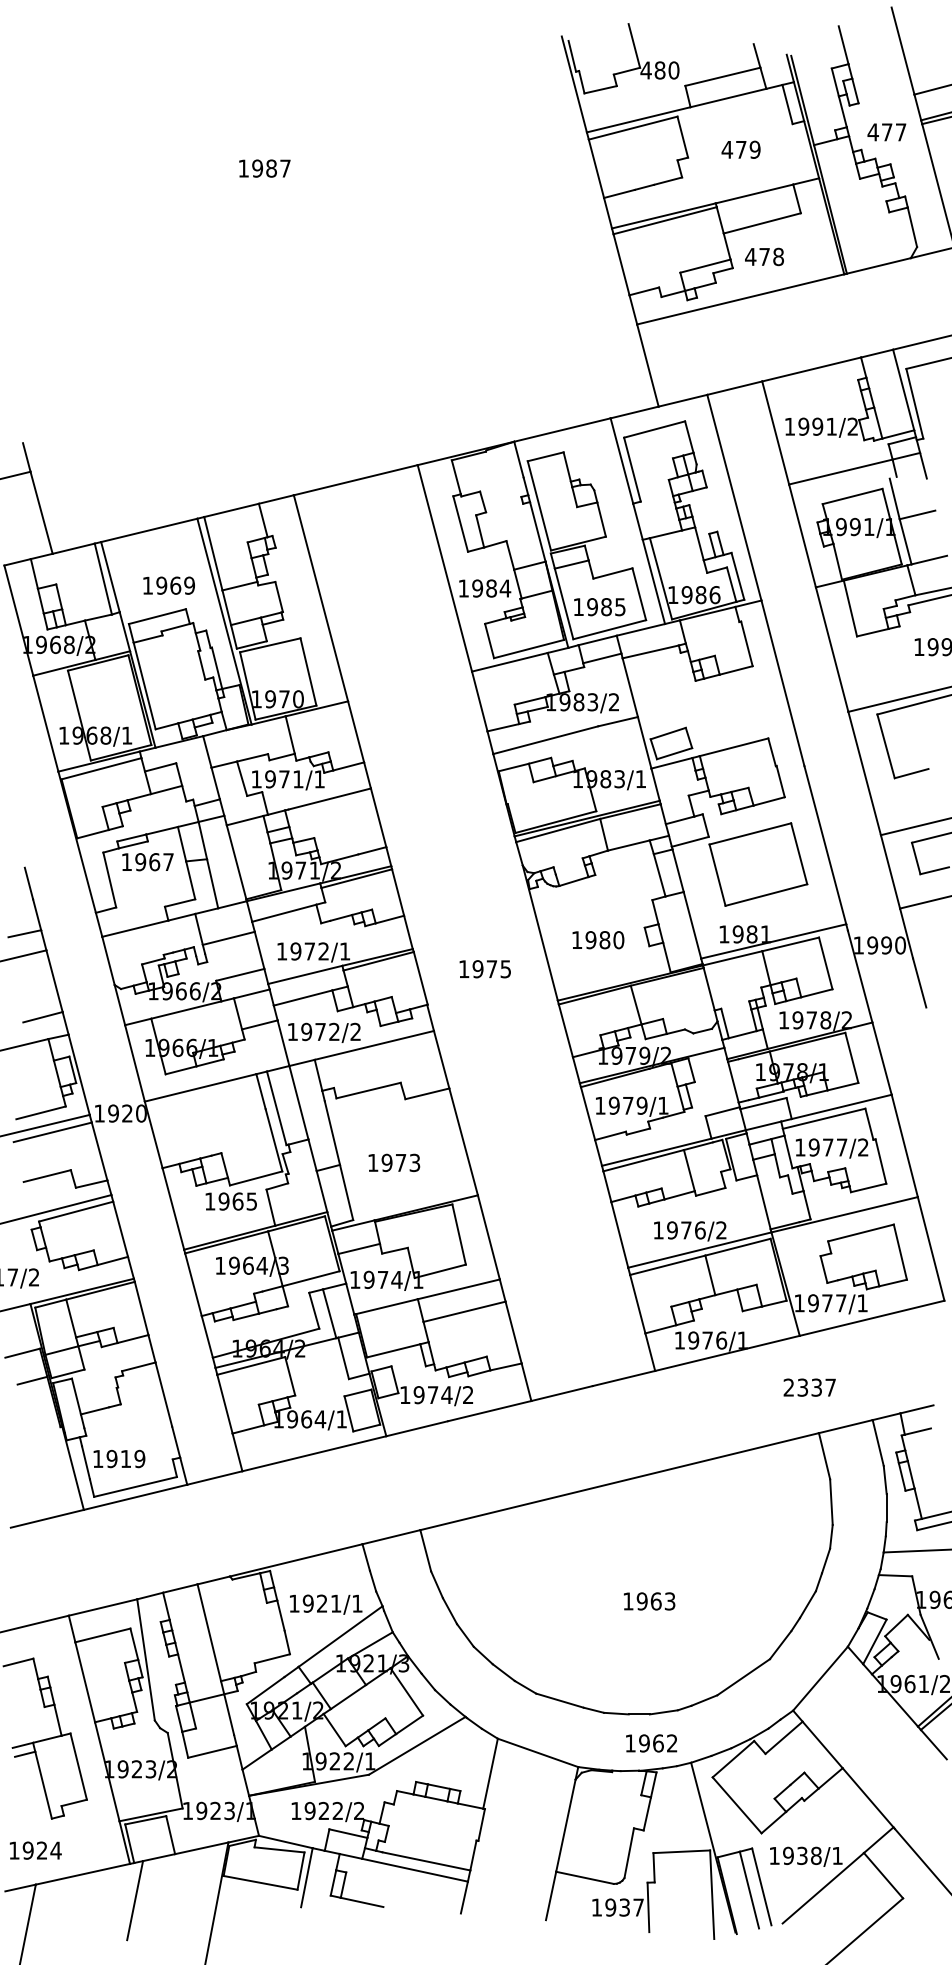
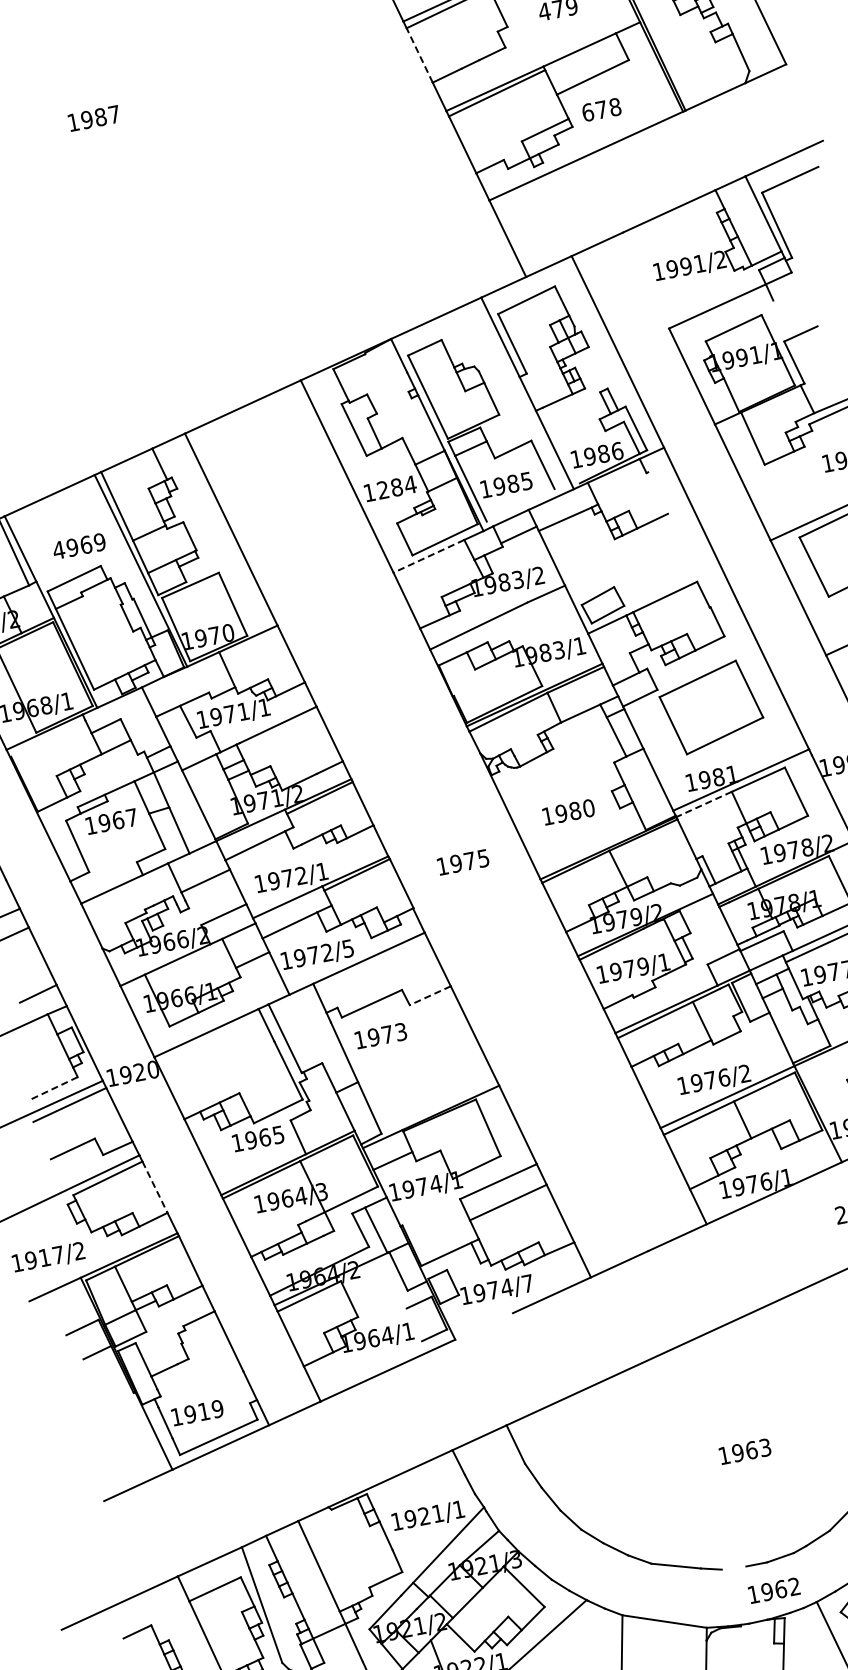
line: (596, 168) -> (419, 55), solid -> dashed
text: (750, 256) -> (587, 112), 478 -> 678
line: (775, 432) -> (645, 280), removed
line: (923, 465) -> (797, 284), removed
line: (894, 498) -> (775, 322), removed
line: (699, 543) -> (592, 403), removed
line: (929, 559) -> (821, 375), removed
line: (660, 578) -> (560, 445), removed
text: (147, 585) -> (58, 550), 1969 -> 4969
text: (477, 588) -> (383, 490), 1984 -> 1284
line: (609, 629) -> (520, 505), removed
line: (746, 643) -> (657, 492), removed
line: (509, 662) -> (428, 556), solid -> dashed
line: (101, 768) -> (48, 738), removed
line: (732, 958) -> (703, 804), solid -> dashed
text: (355, 1031) -> (347, 948), 1972/2 -> 1972/5
line: (427, 1093) -> (430, 995), solid -> dashed
line: (298, 1102) -> (305, 1028), removed
line: (41, 1112) -> (55, 1087), solid -> dashed
text: (394, 1162) -> (381, 1035), moved
line: (120, 1229) -> (154, 1187), solid -> dashed
line: (386, 1306) -> (430, 1212), removed
text: (468, 1394) -> (527, 1283), 1974/2 -> 1974/7
line: (348, 1413) -> (413, 1324), removed
line: (417, 1428) -> (484, 1326), removed
line: (616, 1713) -> (734, 1567), removed

